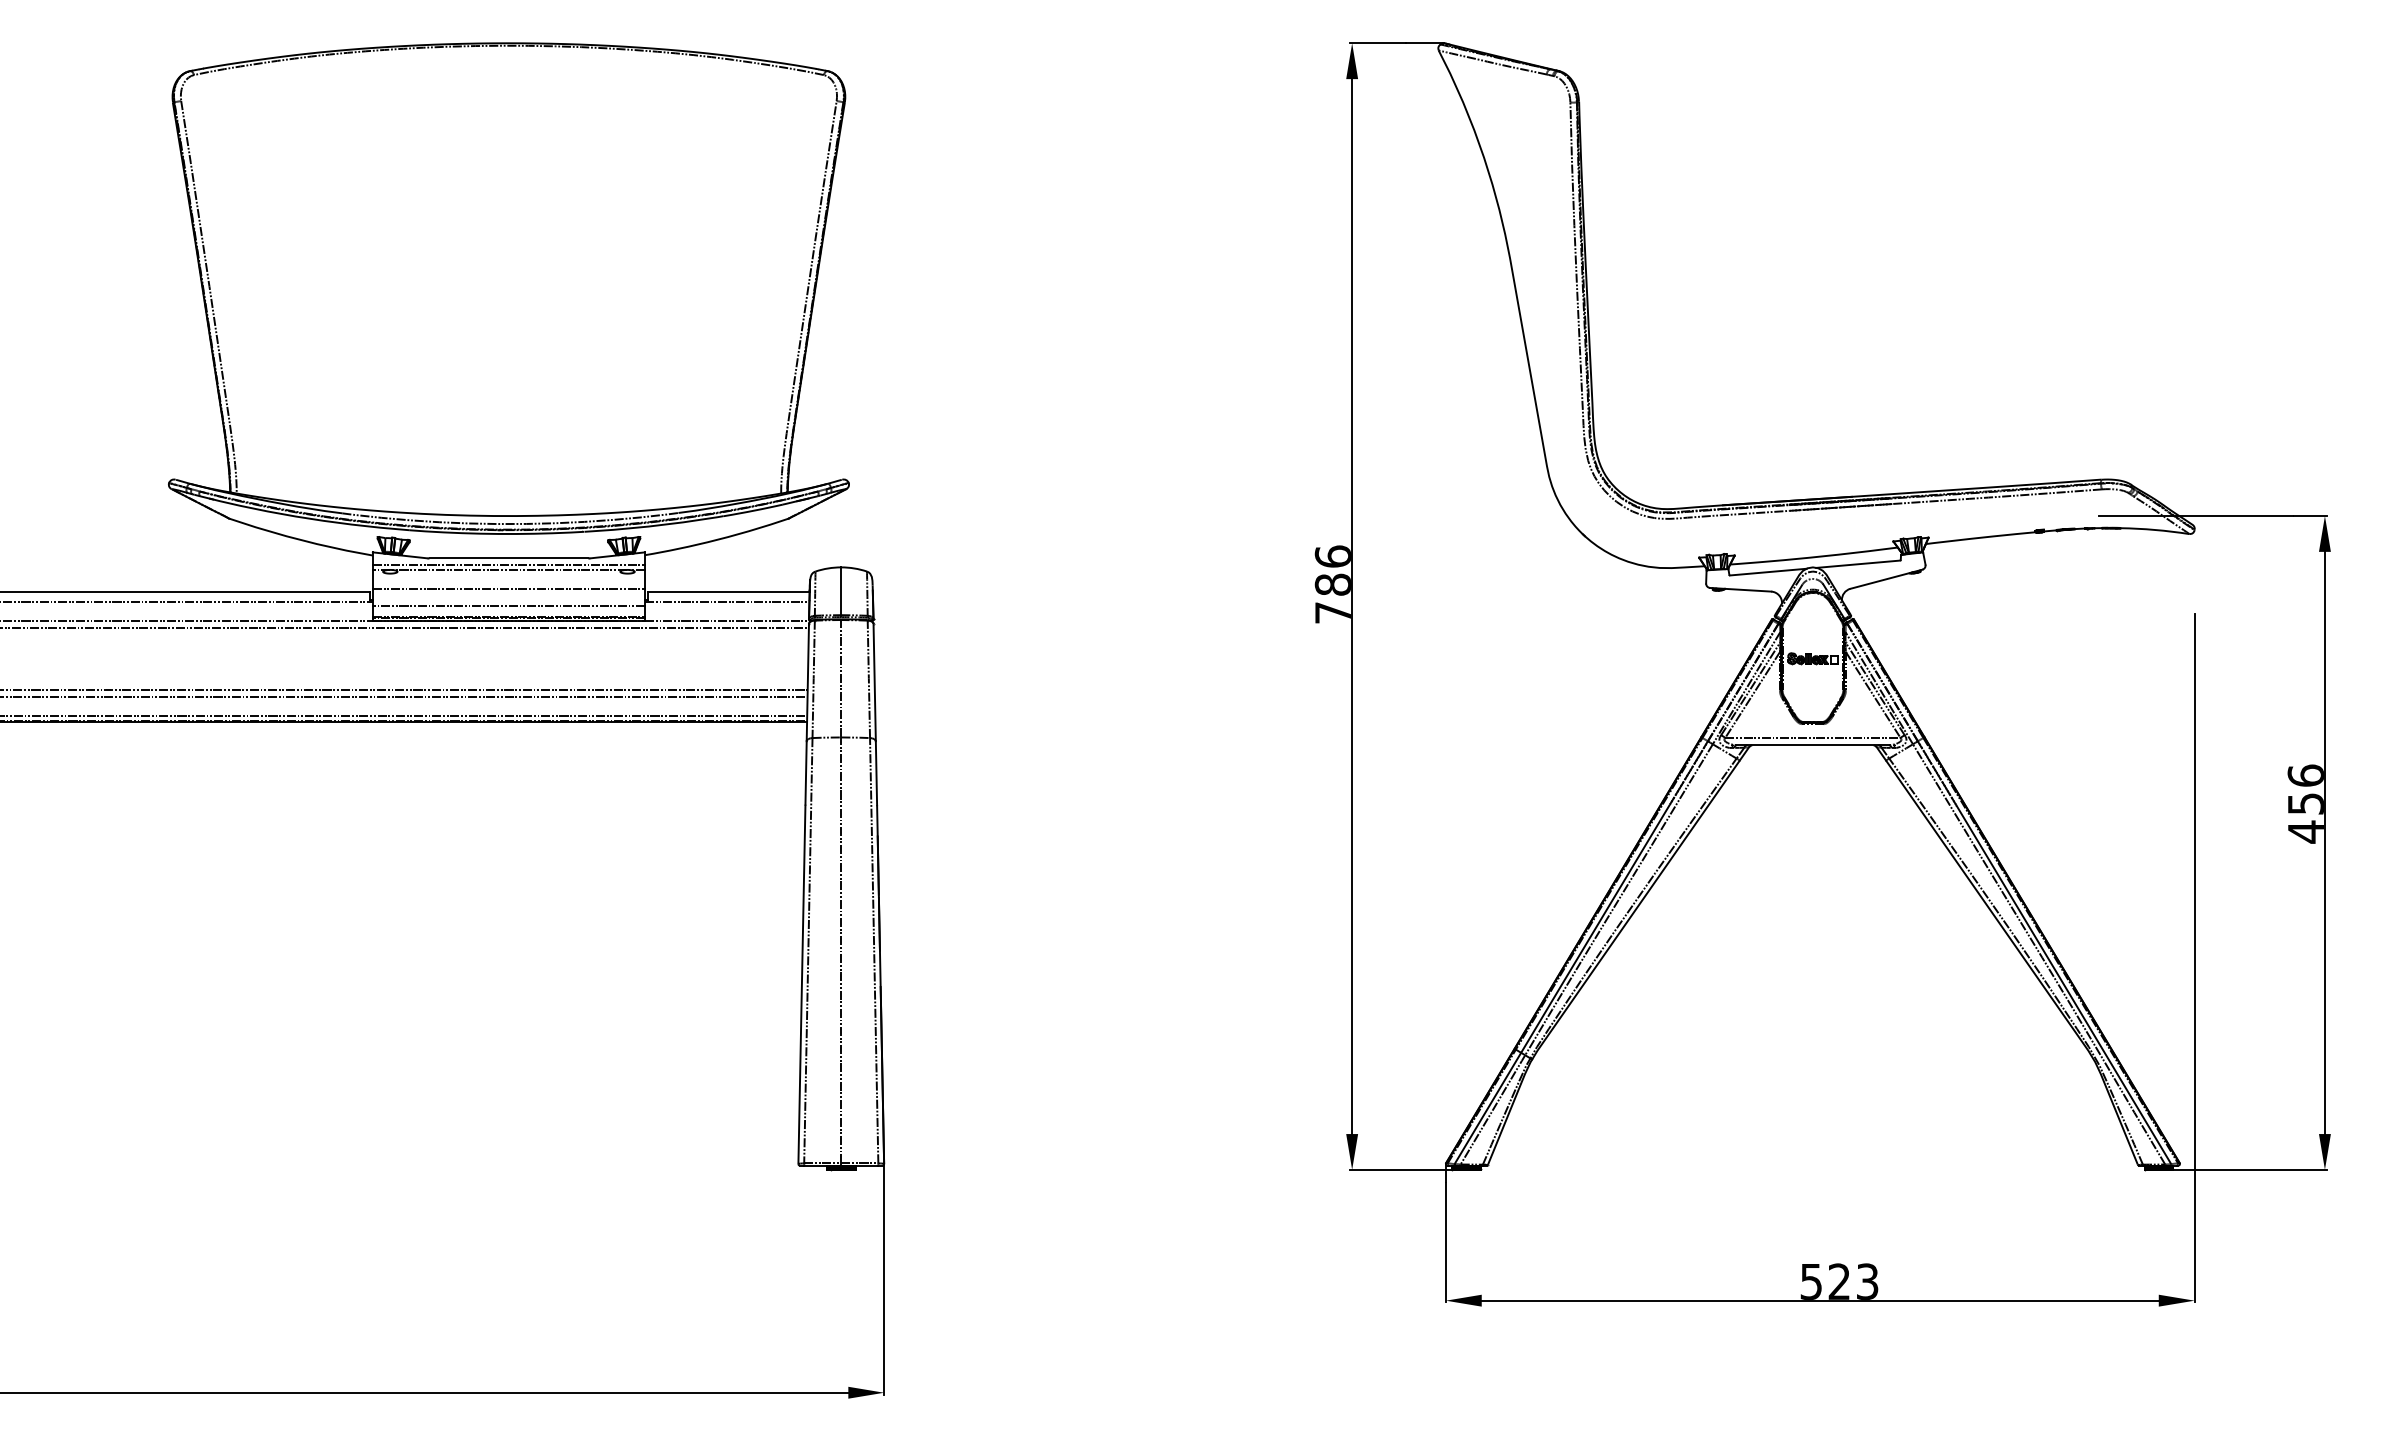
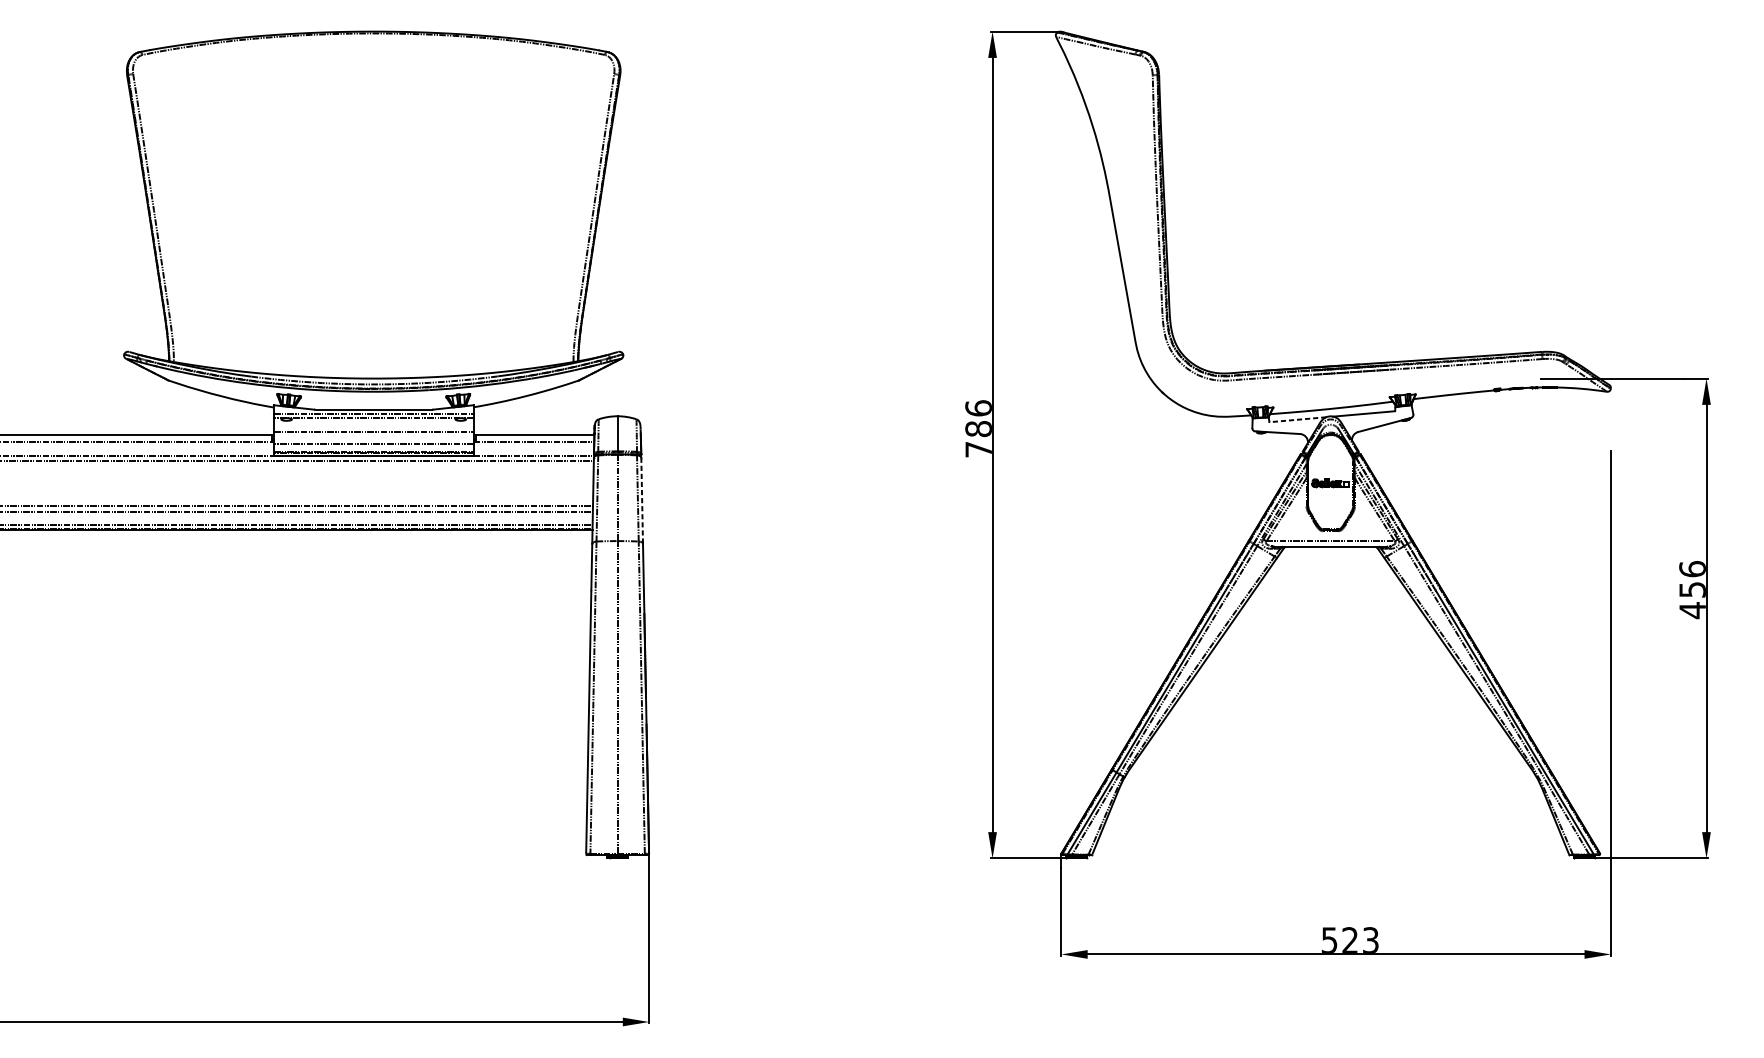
line: (1767, 572) -> (1297, 420), solid -> dashed
line: (874, 682) -> (642, 500), solid -> dashed

